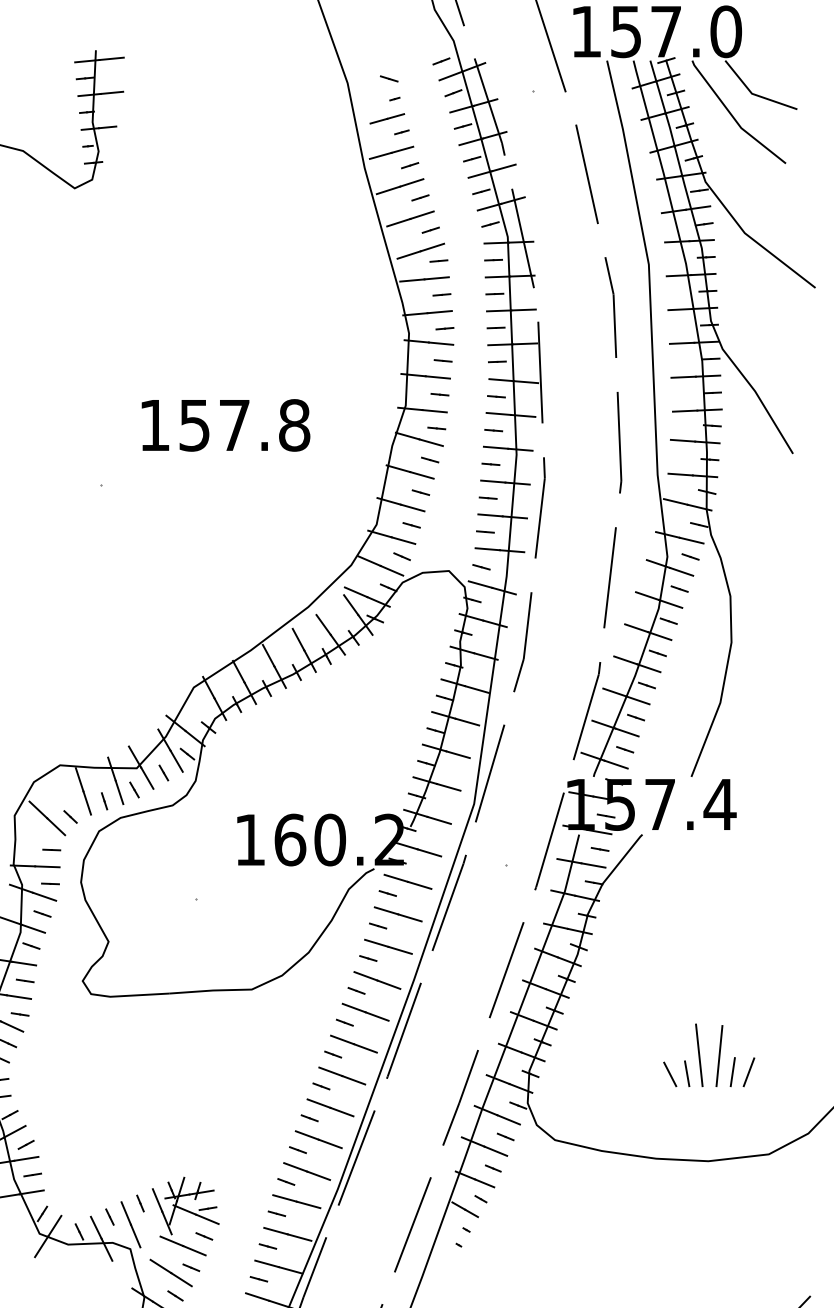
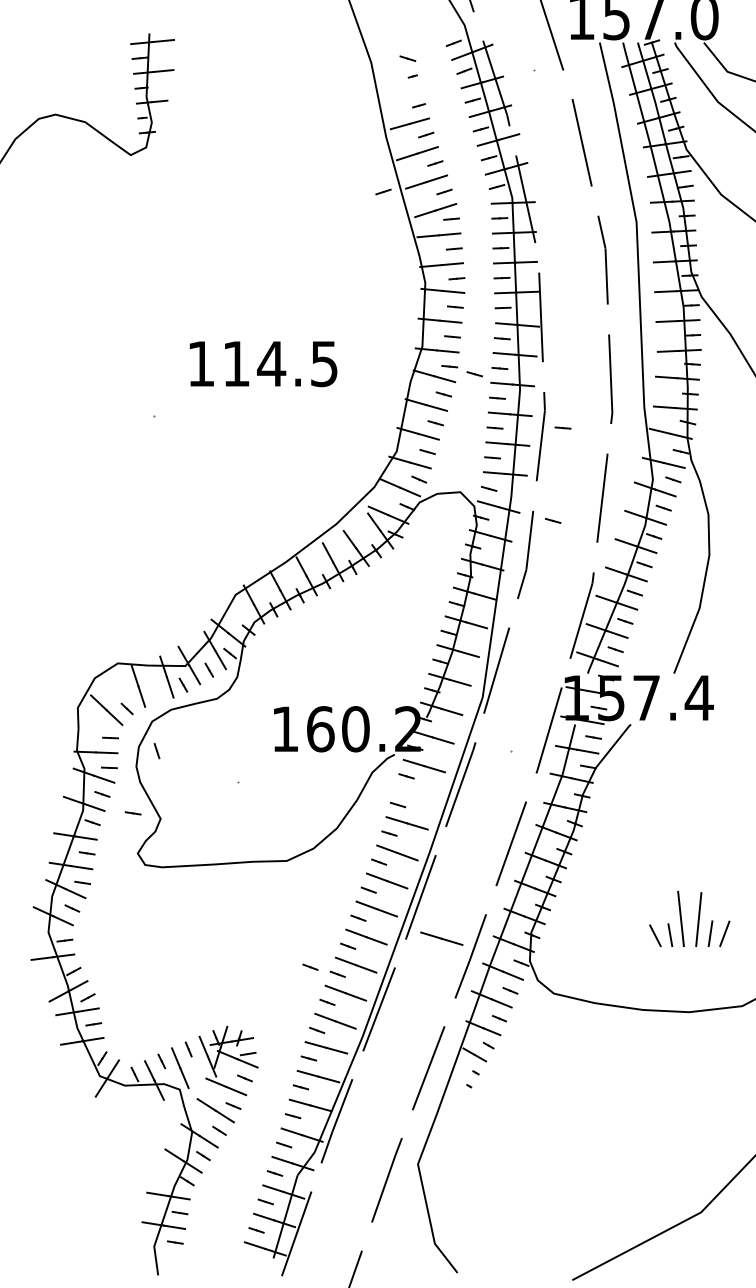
line: (386, 118) -> (405, 93), removed
line: (361, 229) -> (383, 191), added
text: (244, 424) -> (280, 363), 157.8 -> 114.5
line: (464, 437) -> (474, 374), added
line: (564, 497) -> (562, 427), added
line: (554, 603) -> (553, 520), added
line: (103, 801) -> (156, 751), moved
line: (397, 914) -> (441, 938), moved
line: (76, 935) -> (132, 813), added
line: (278, 1109) -> (310, 966), added

